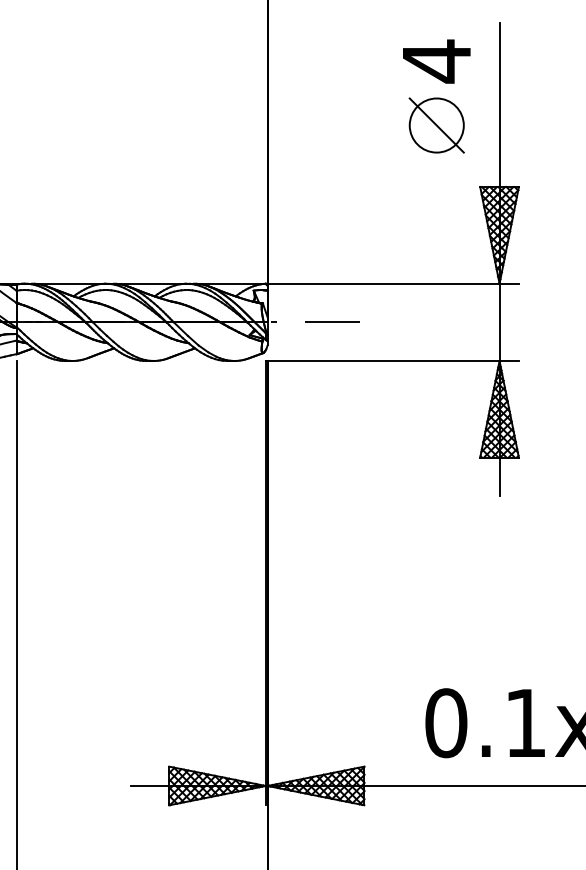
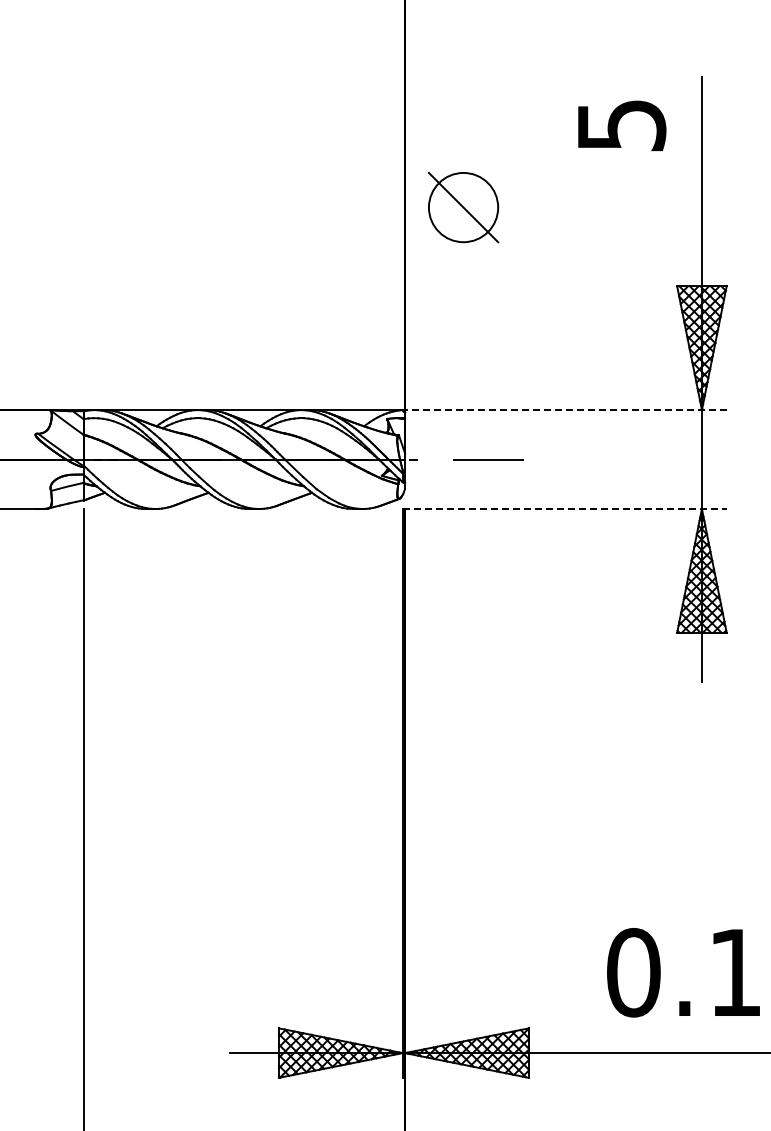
text: (437, 61) -> (622, 125), 4 -> 5
part: (436, 125) -> (463, 207), moved
line: (392, 284) -> (564, 410), solid -> dashed
line: (392, 361) -> (564, 509), solid -> dashed

